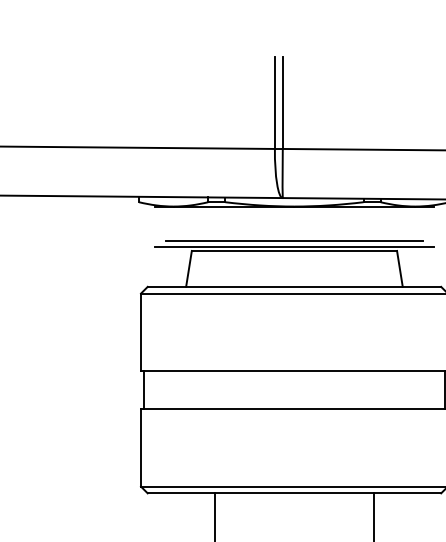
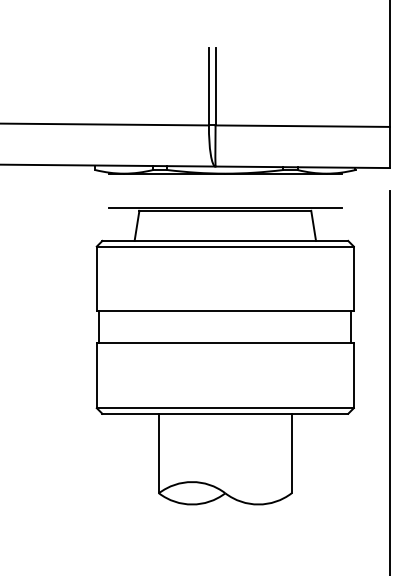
line: (294, 240) -> (225, 202), removed

